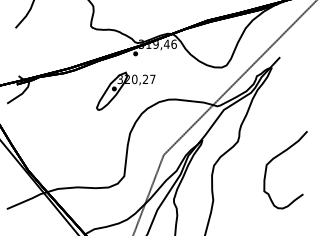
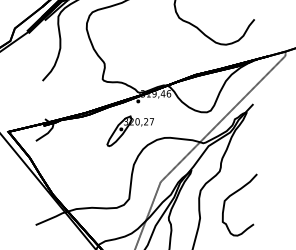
curve: (278, 156) -> (234, 194), moved

